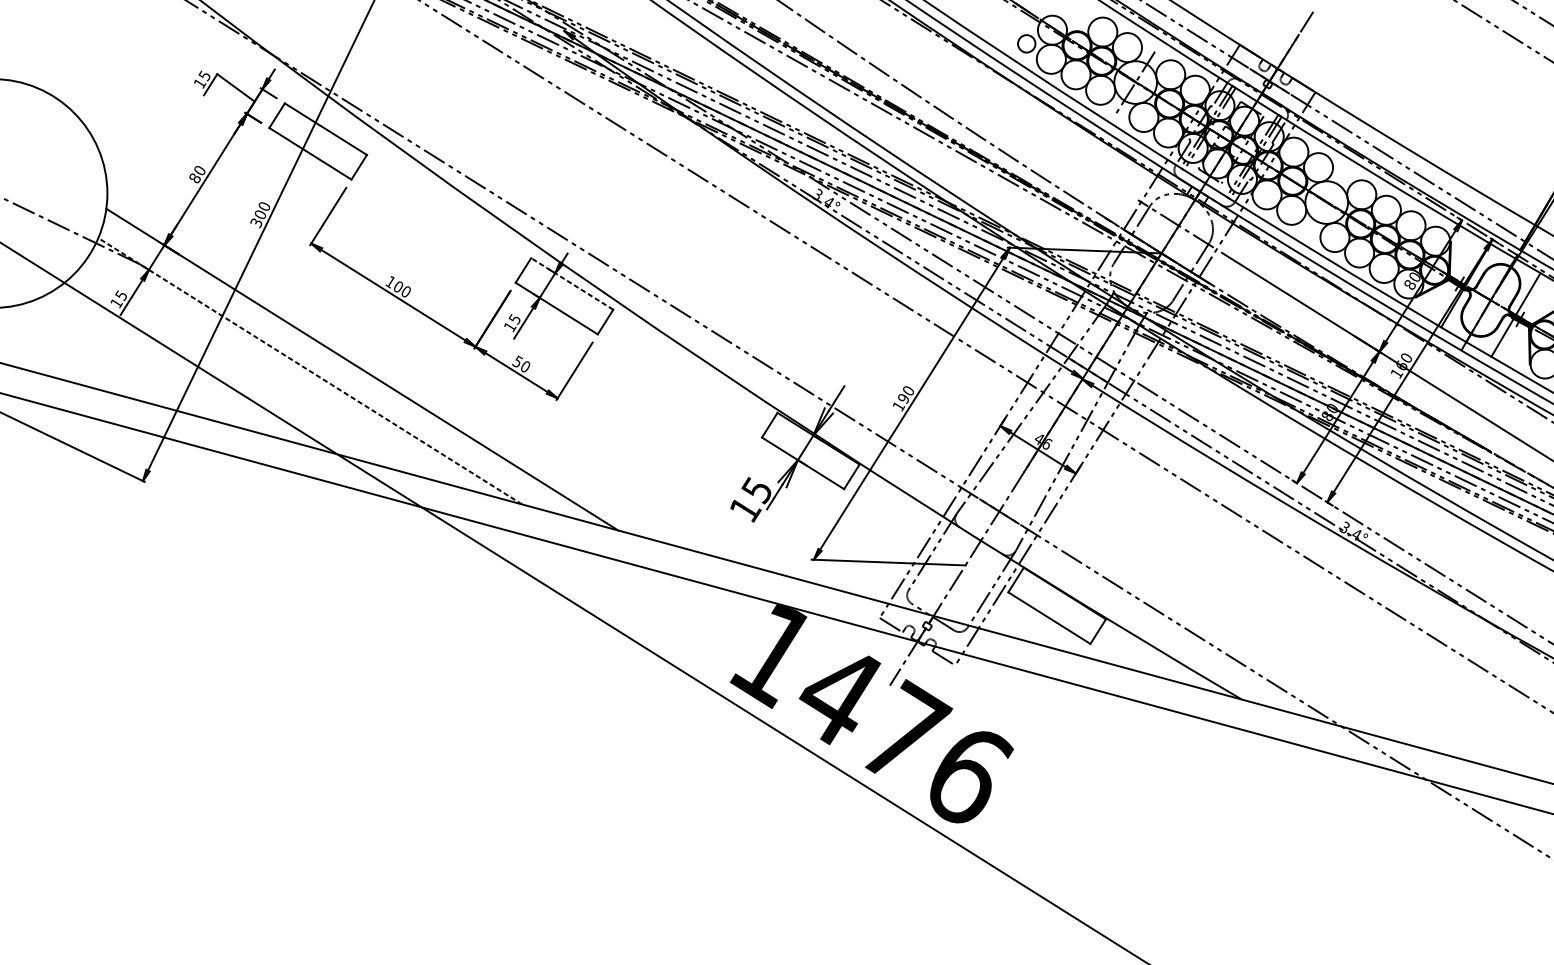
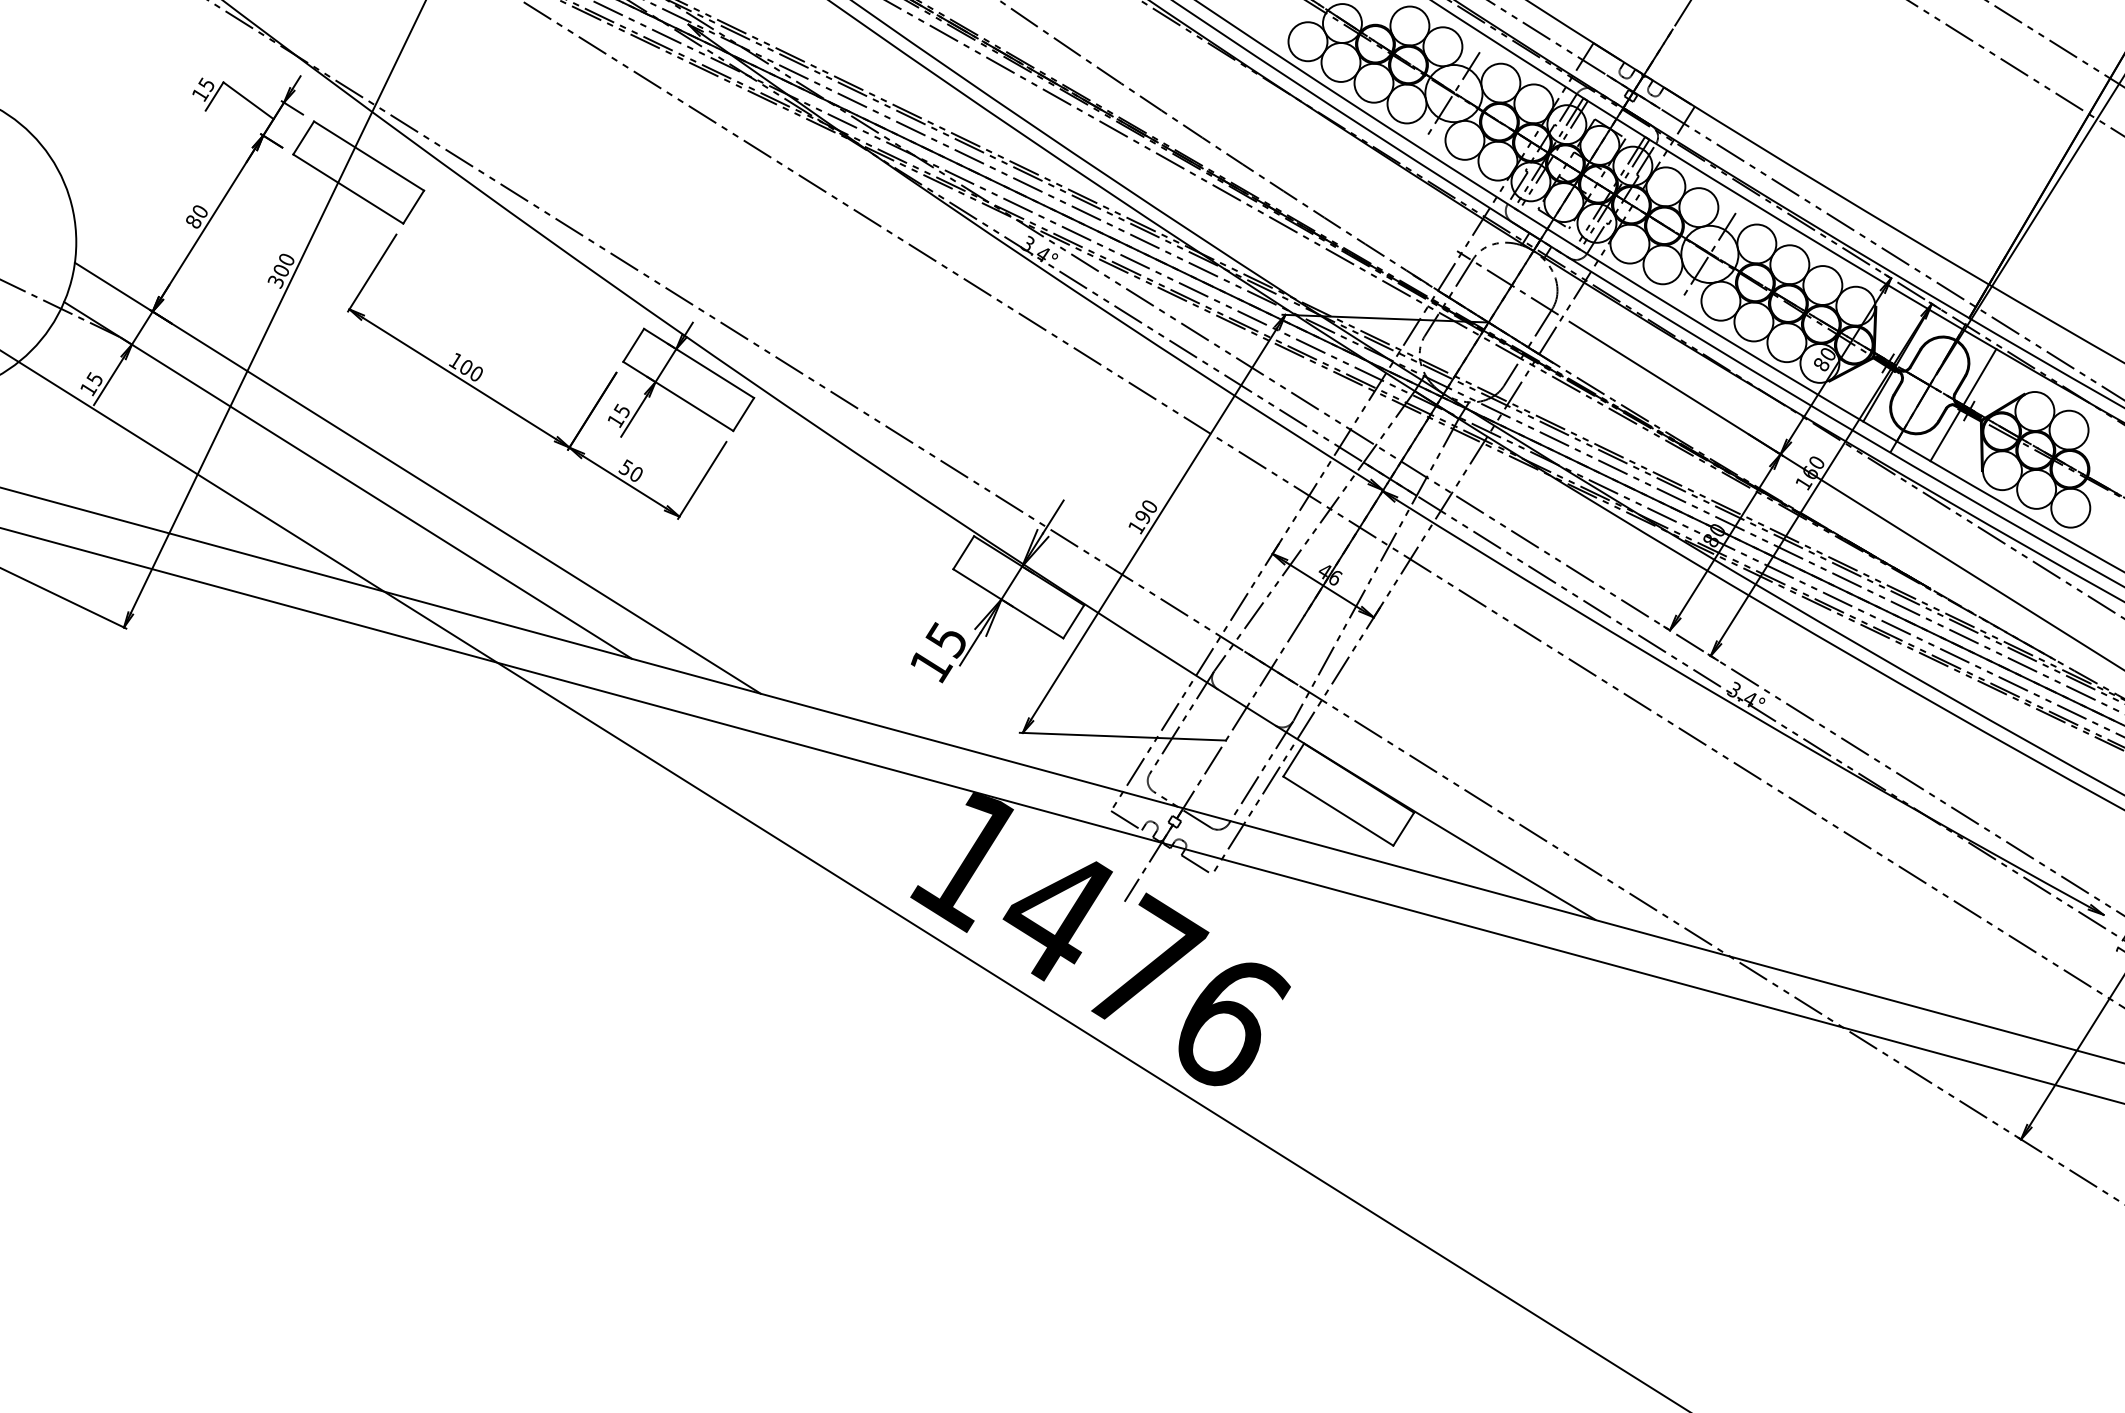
circle: (1026, 43) -> (1307, 41), size x1.67
line: (1326, 202) -> (1709, 254), added
line: (572, 284) -> (699, 363), dashed -> solid
line: (309, 371) -> (347, 480), dashed -> solid

